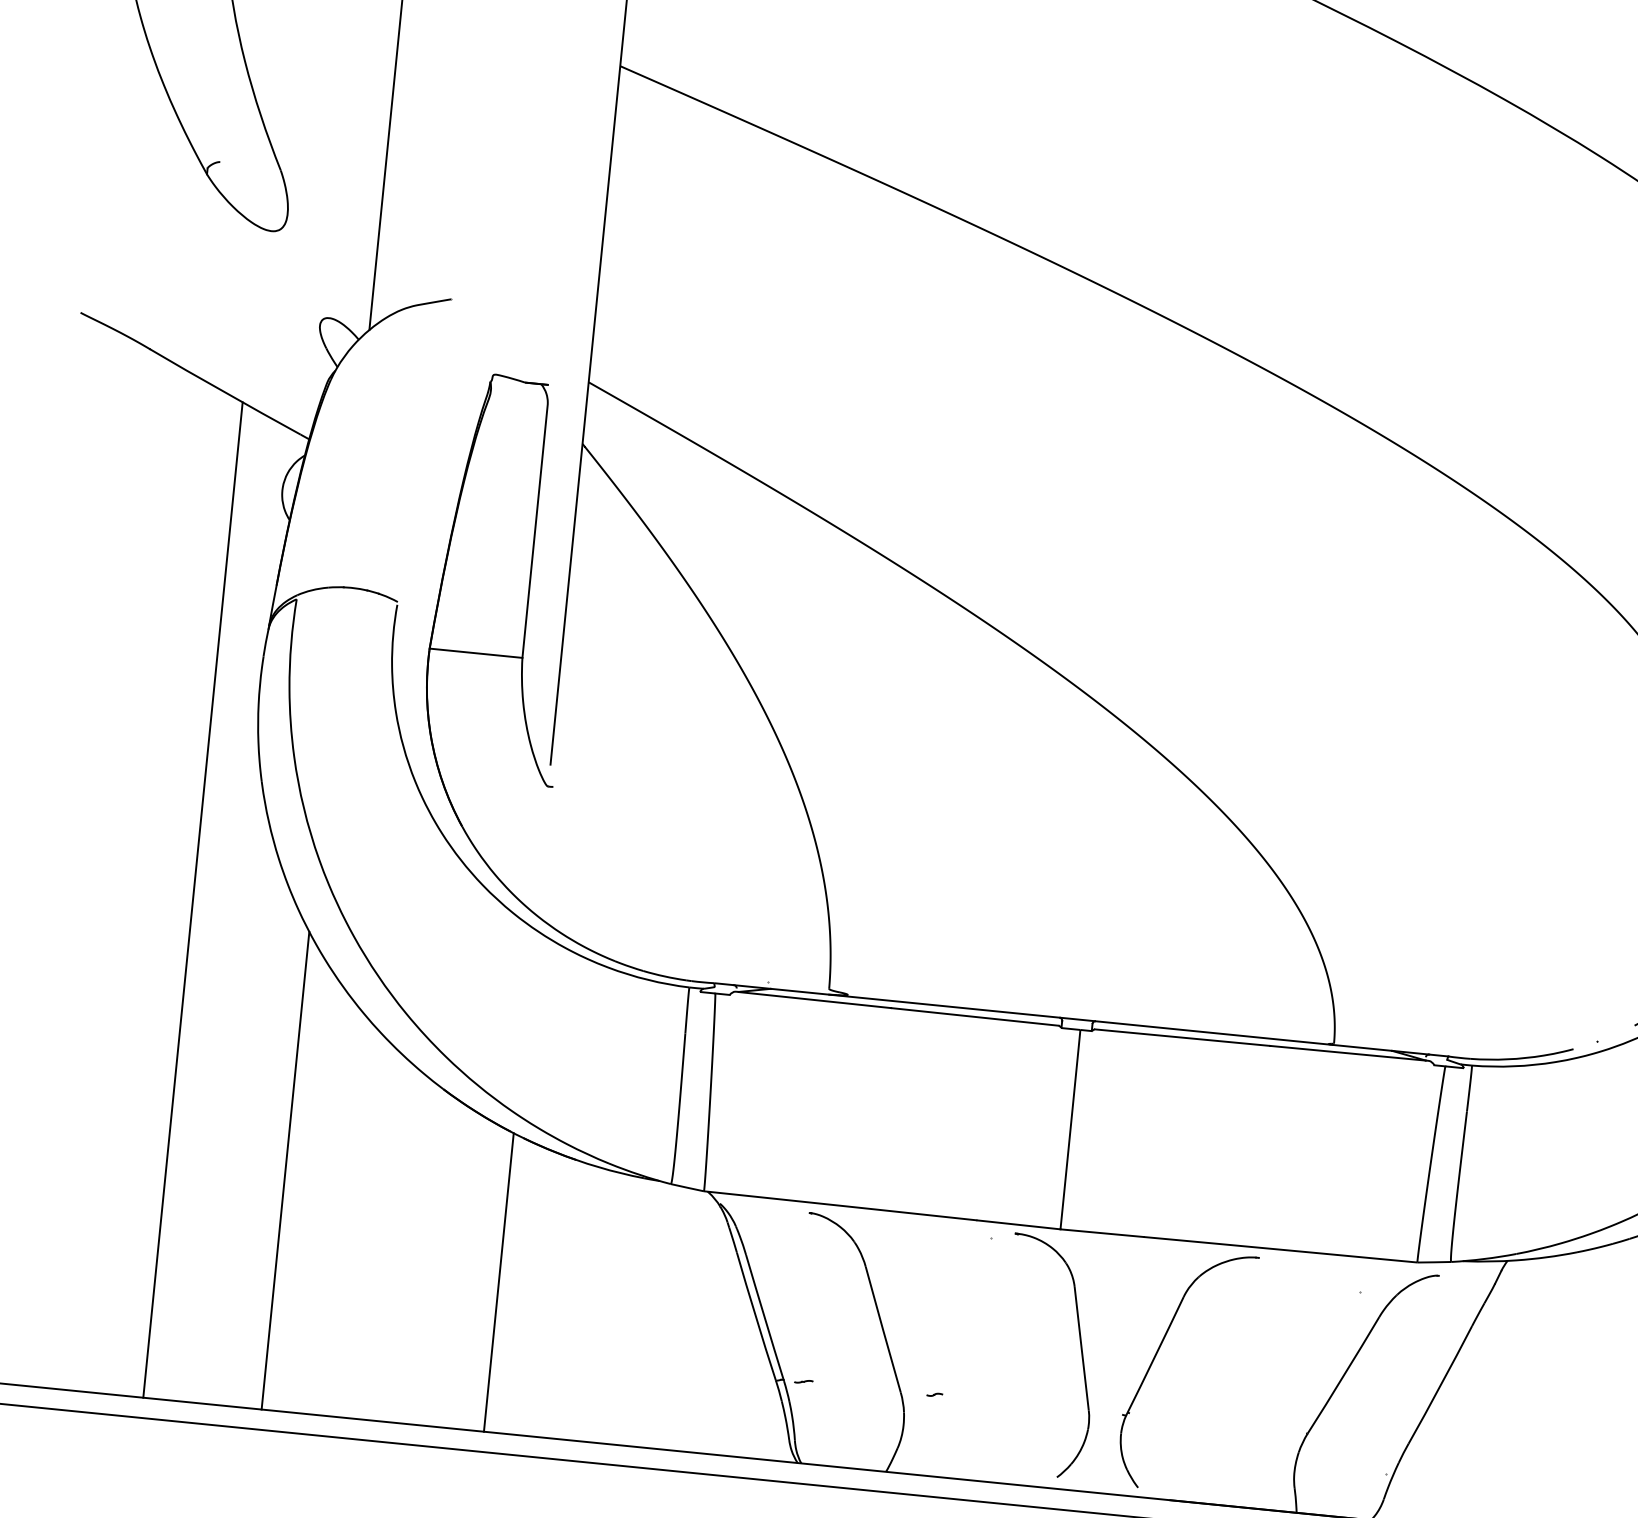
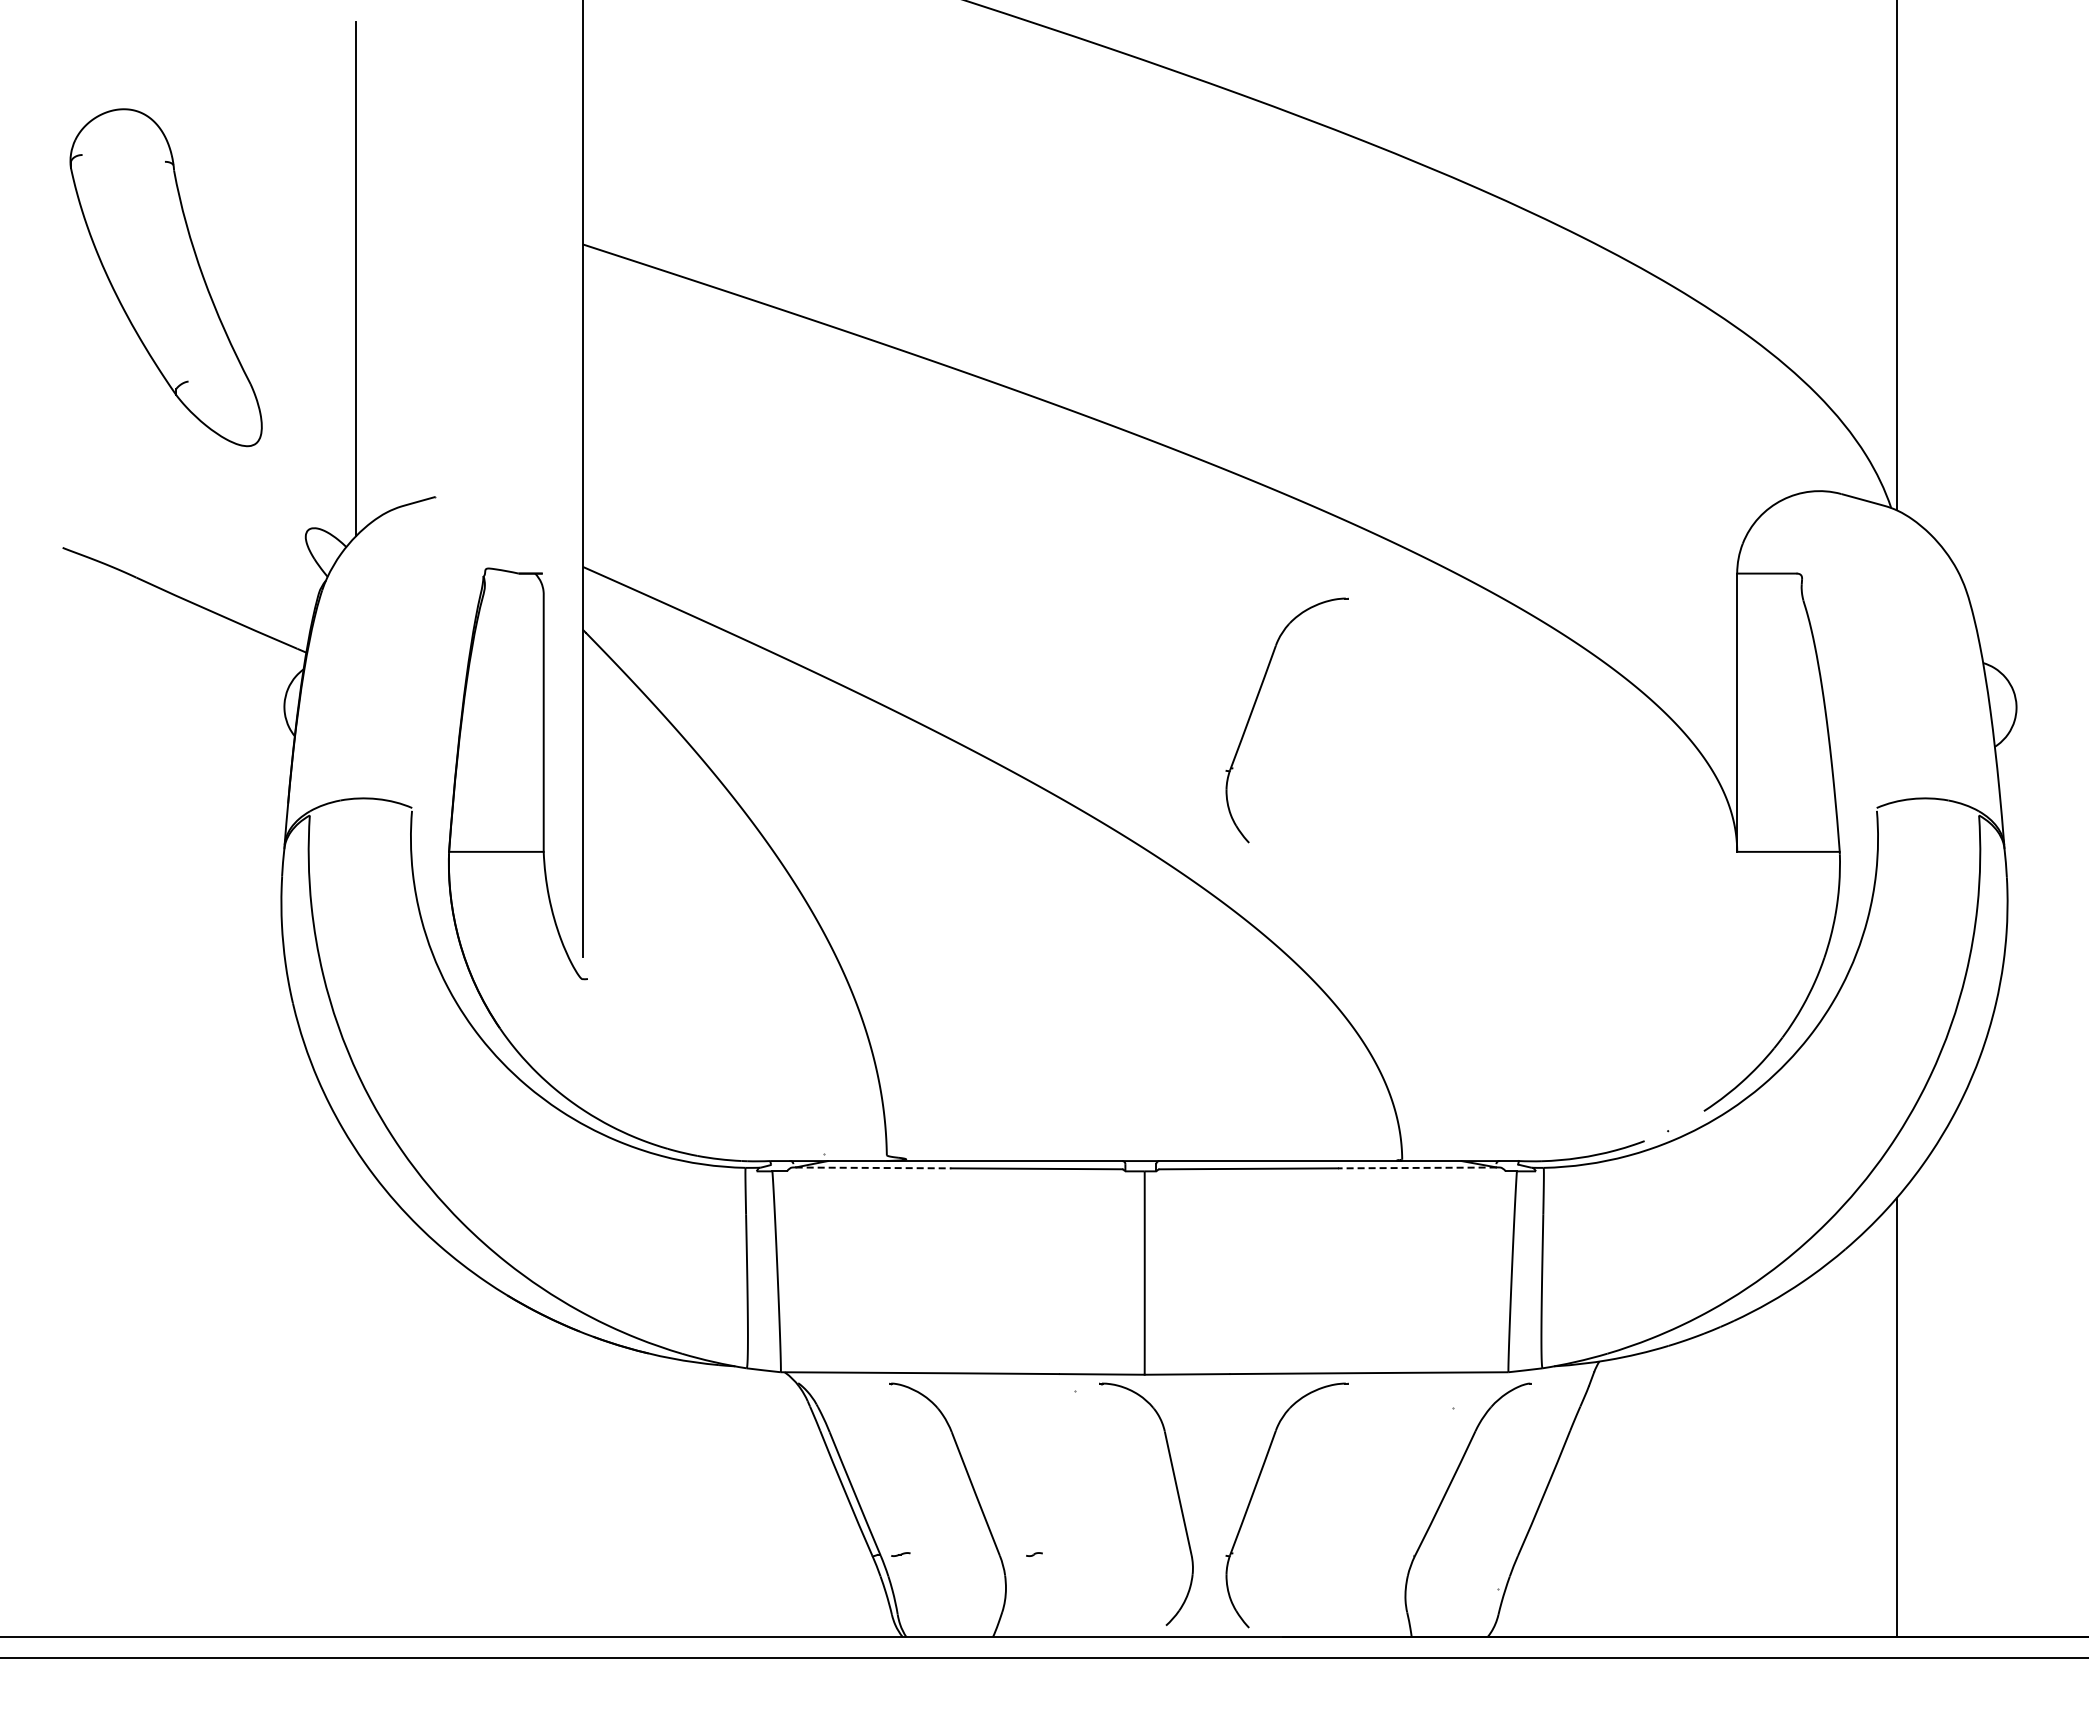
part: (1234, 584) -> (1255, 705), added
line: (193, 899) -> (235, 1129), removed
line: (814, 999) -> (873, 1167), solid -> dashed
line: (1347, 1052) -> (1416, 1167), solid -> dashed
line: (285, 1170) -> (356, 1393), removed
line: (498, 1281) -> (582, 1484), removed

